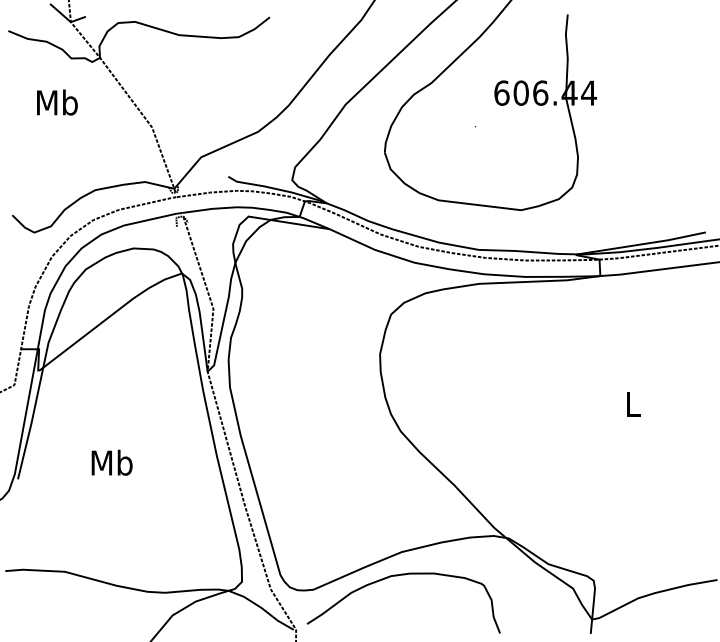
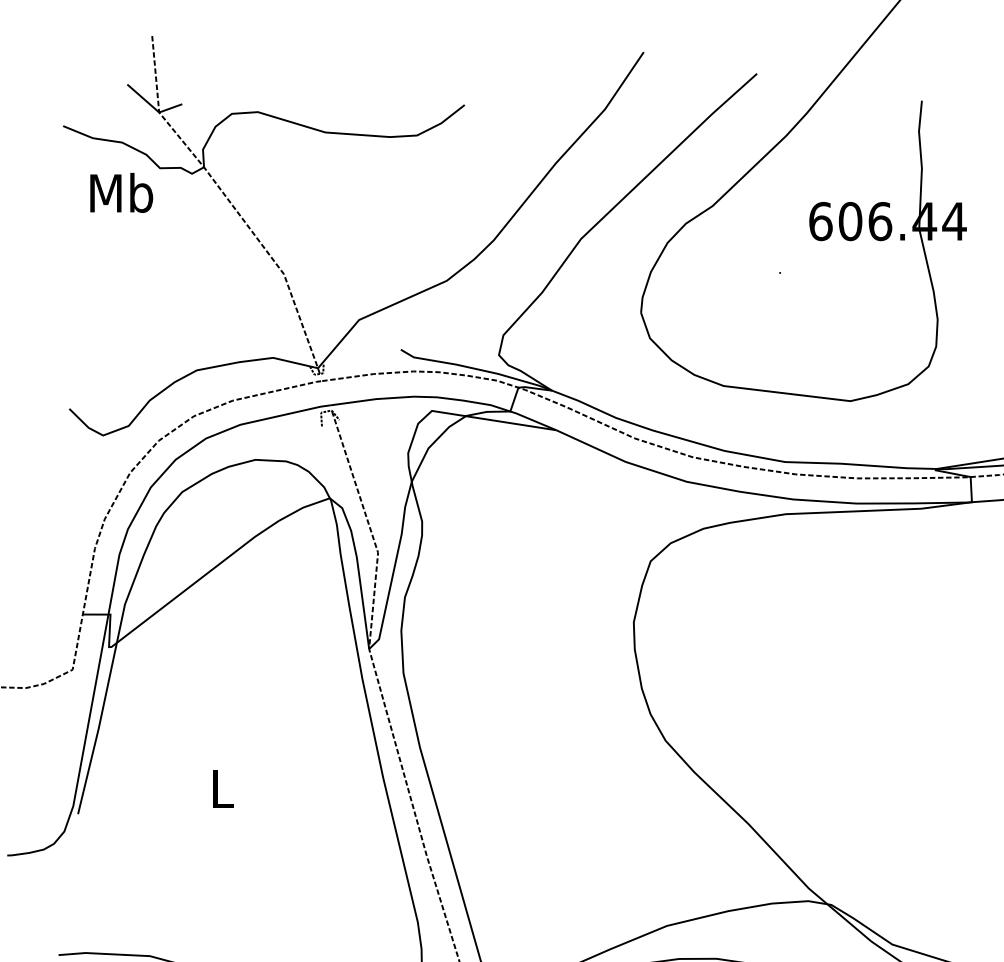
text: (57, 102) -> (121, 192), moved
text: (111, 462) -> (221, 788), Mb -> L

